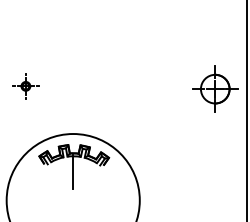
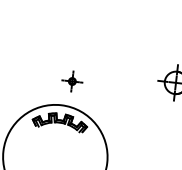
part: (25, 86) -> (72, 81), moved
line: (73, 172) -> (58, 135), removed

